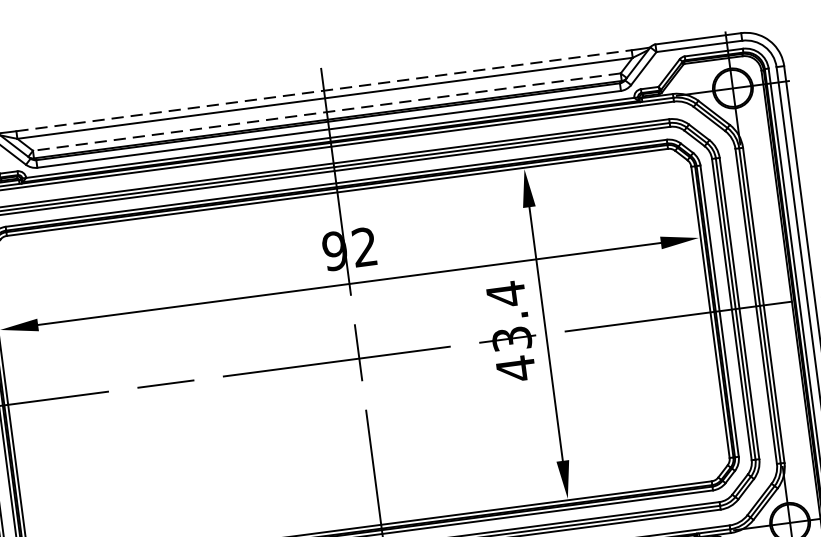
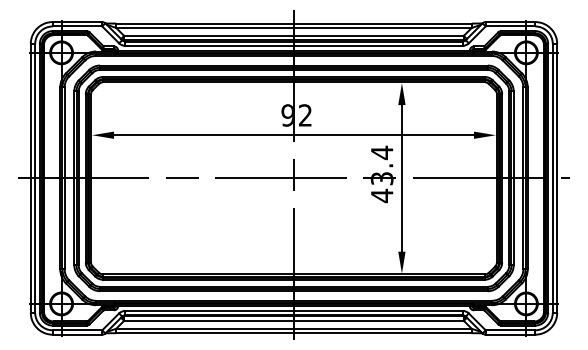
line: (323, 90) -> (293, 23), dashed -> solid
line: (327, 111) -> (294, 35), dashed -> solid

